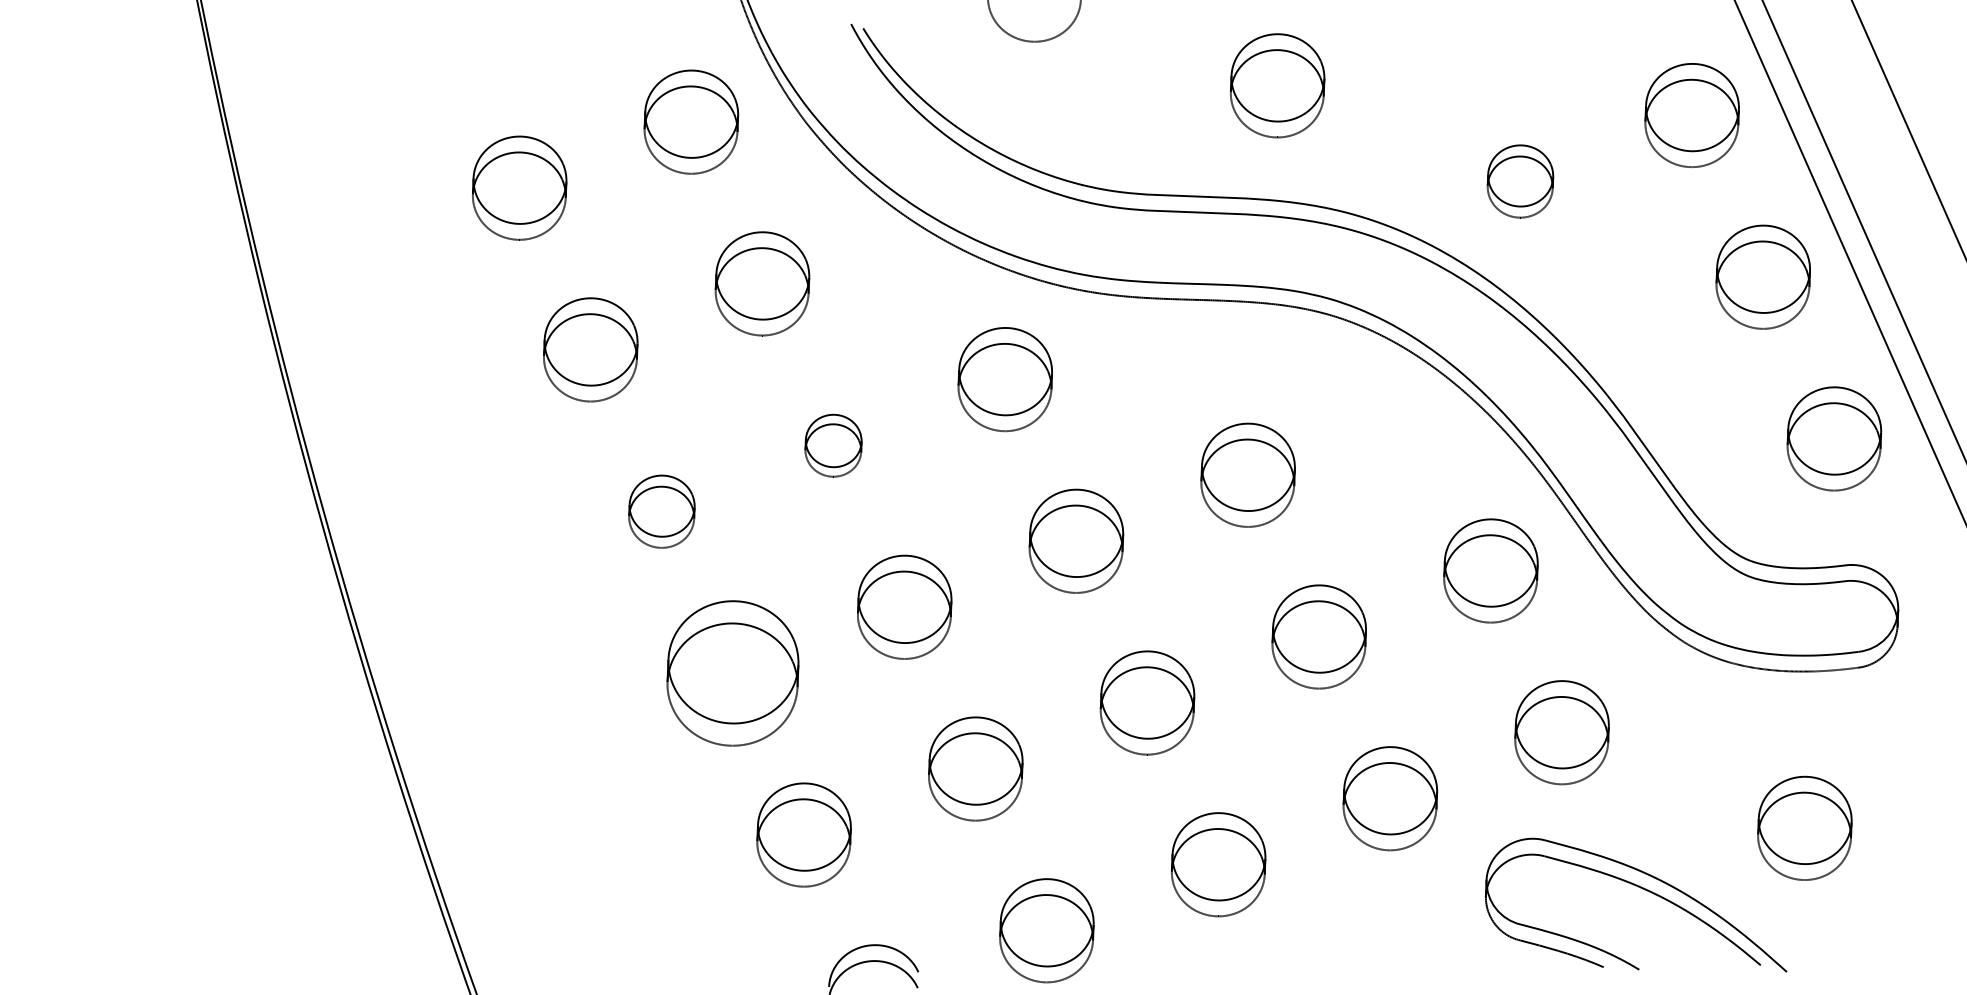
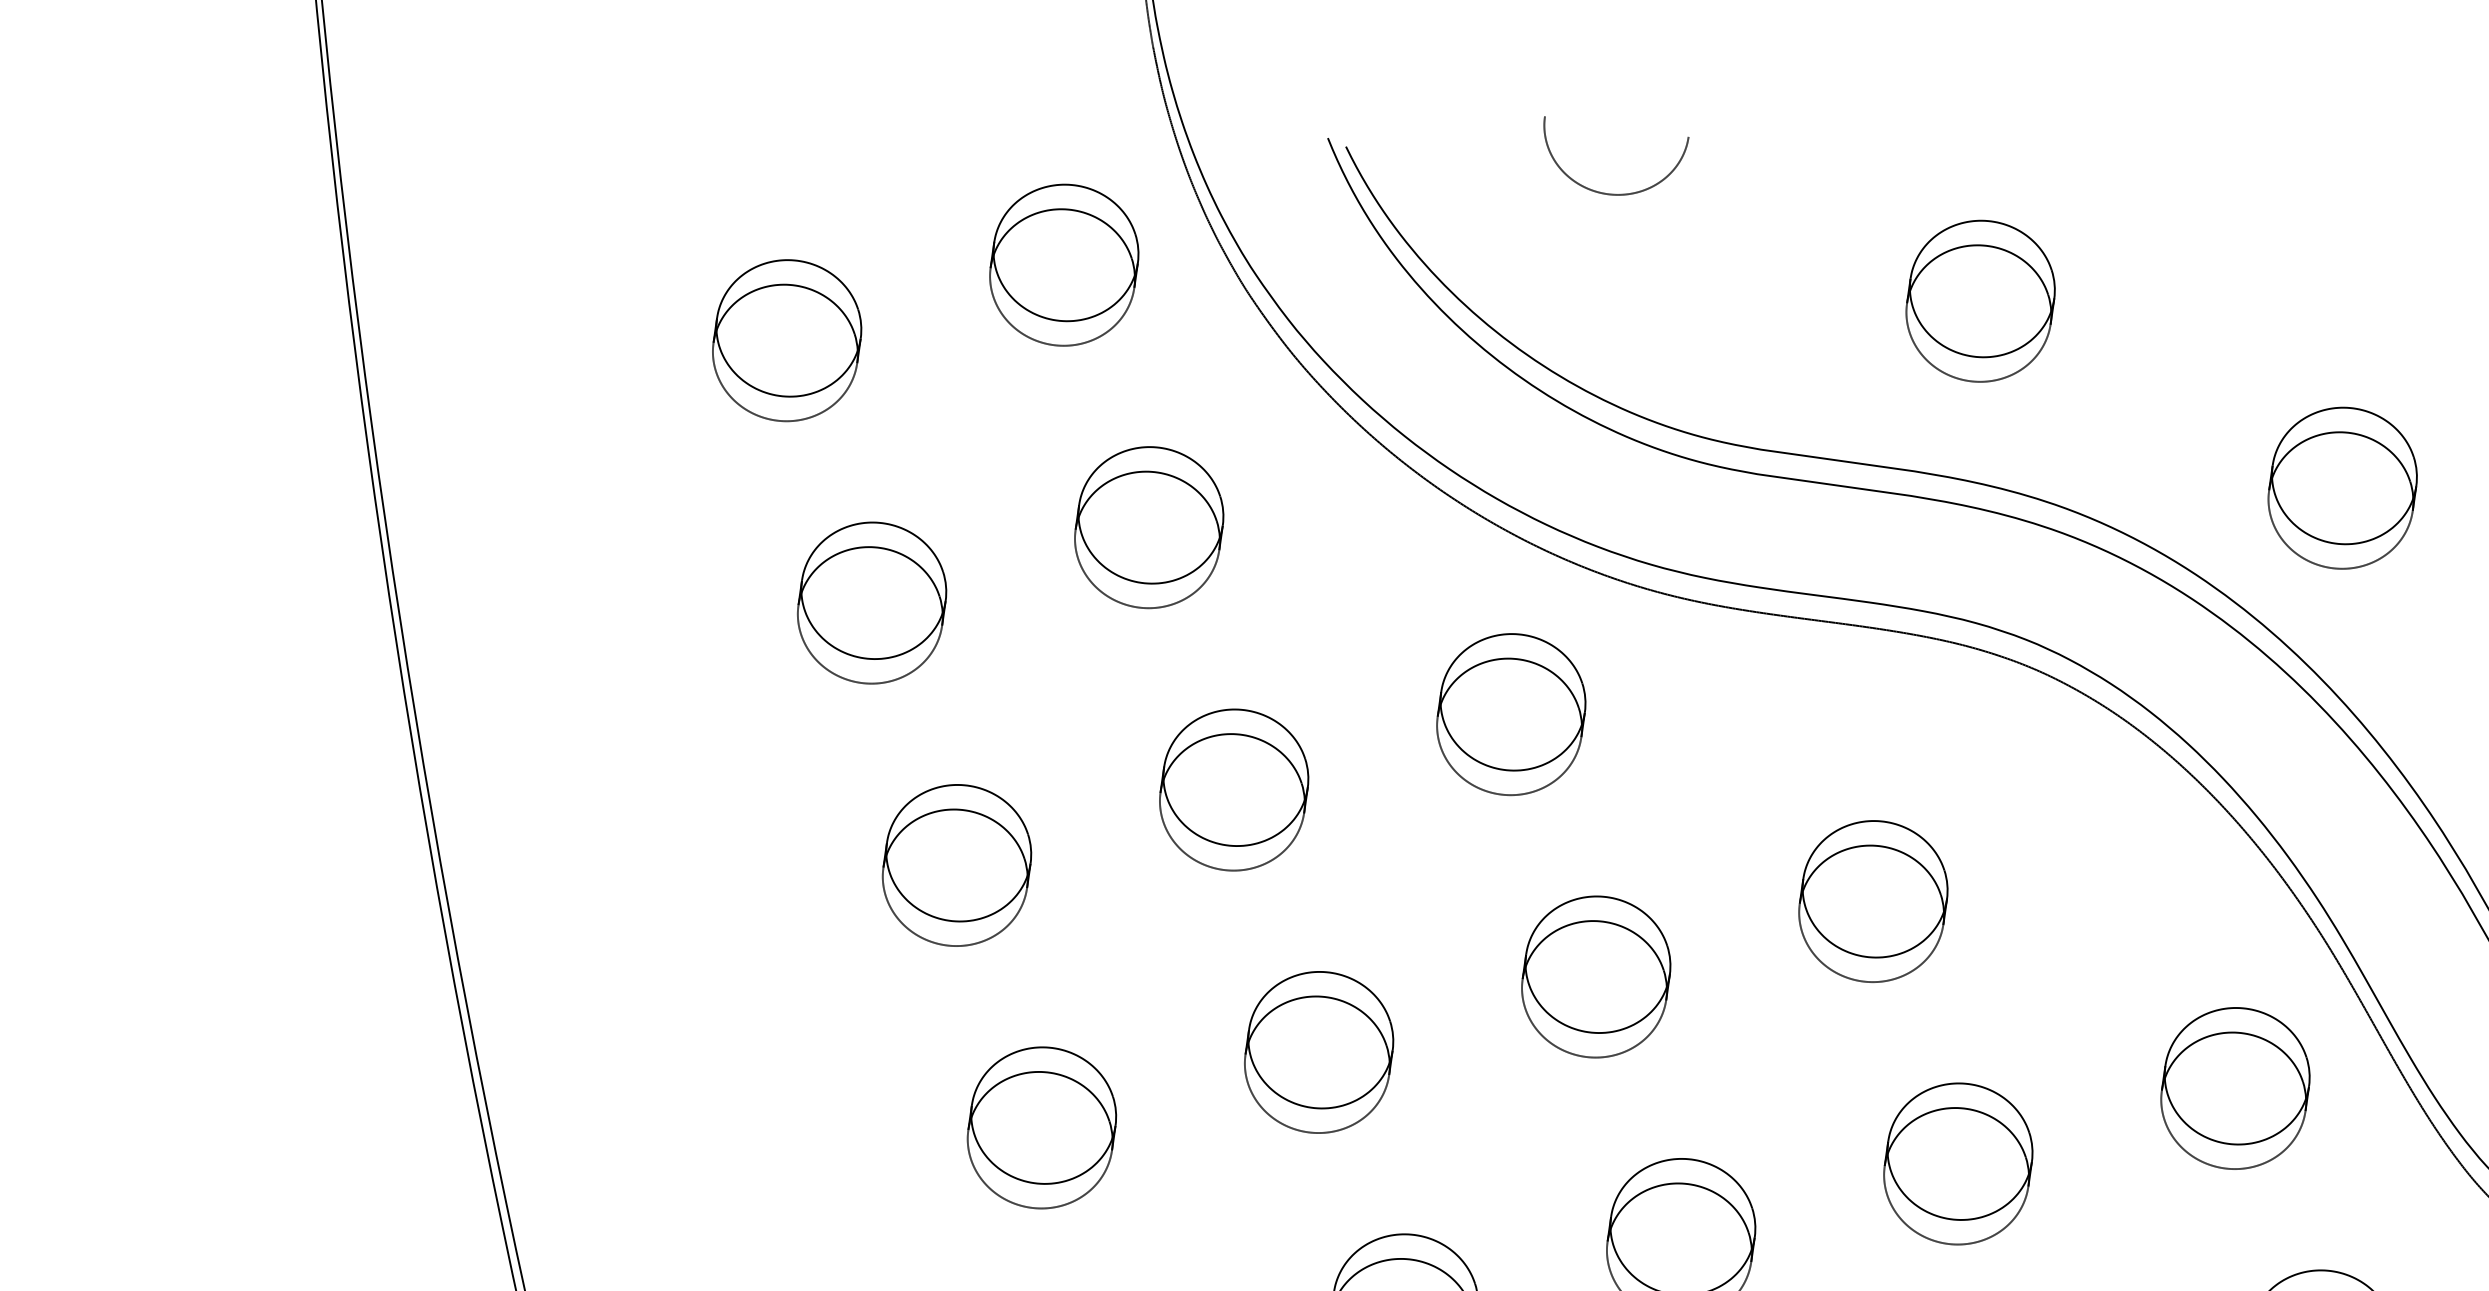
part: (1520, 181) -> (2342, 488), size x1.43
part: (833, 445) -> (1234, 789), size x1.67
part: (661, 511) -> (956, 865), size x1.43
part: (732, 672) -> (1041, 1126), size x0.71

